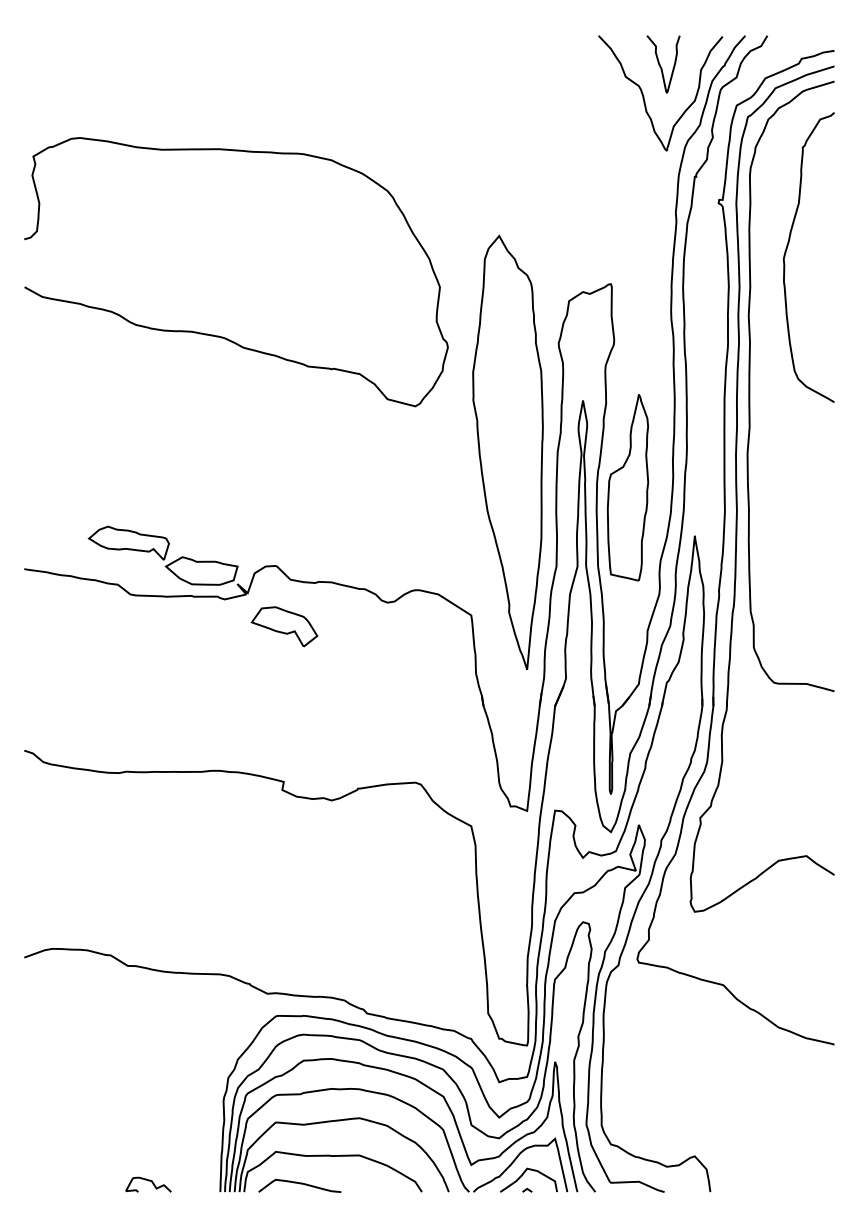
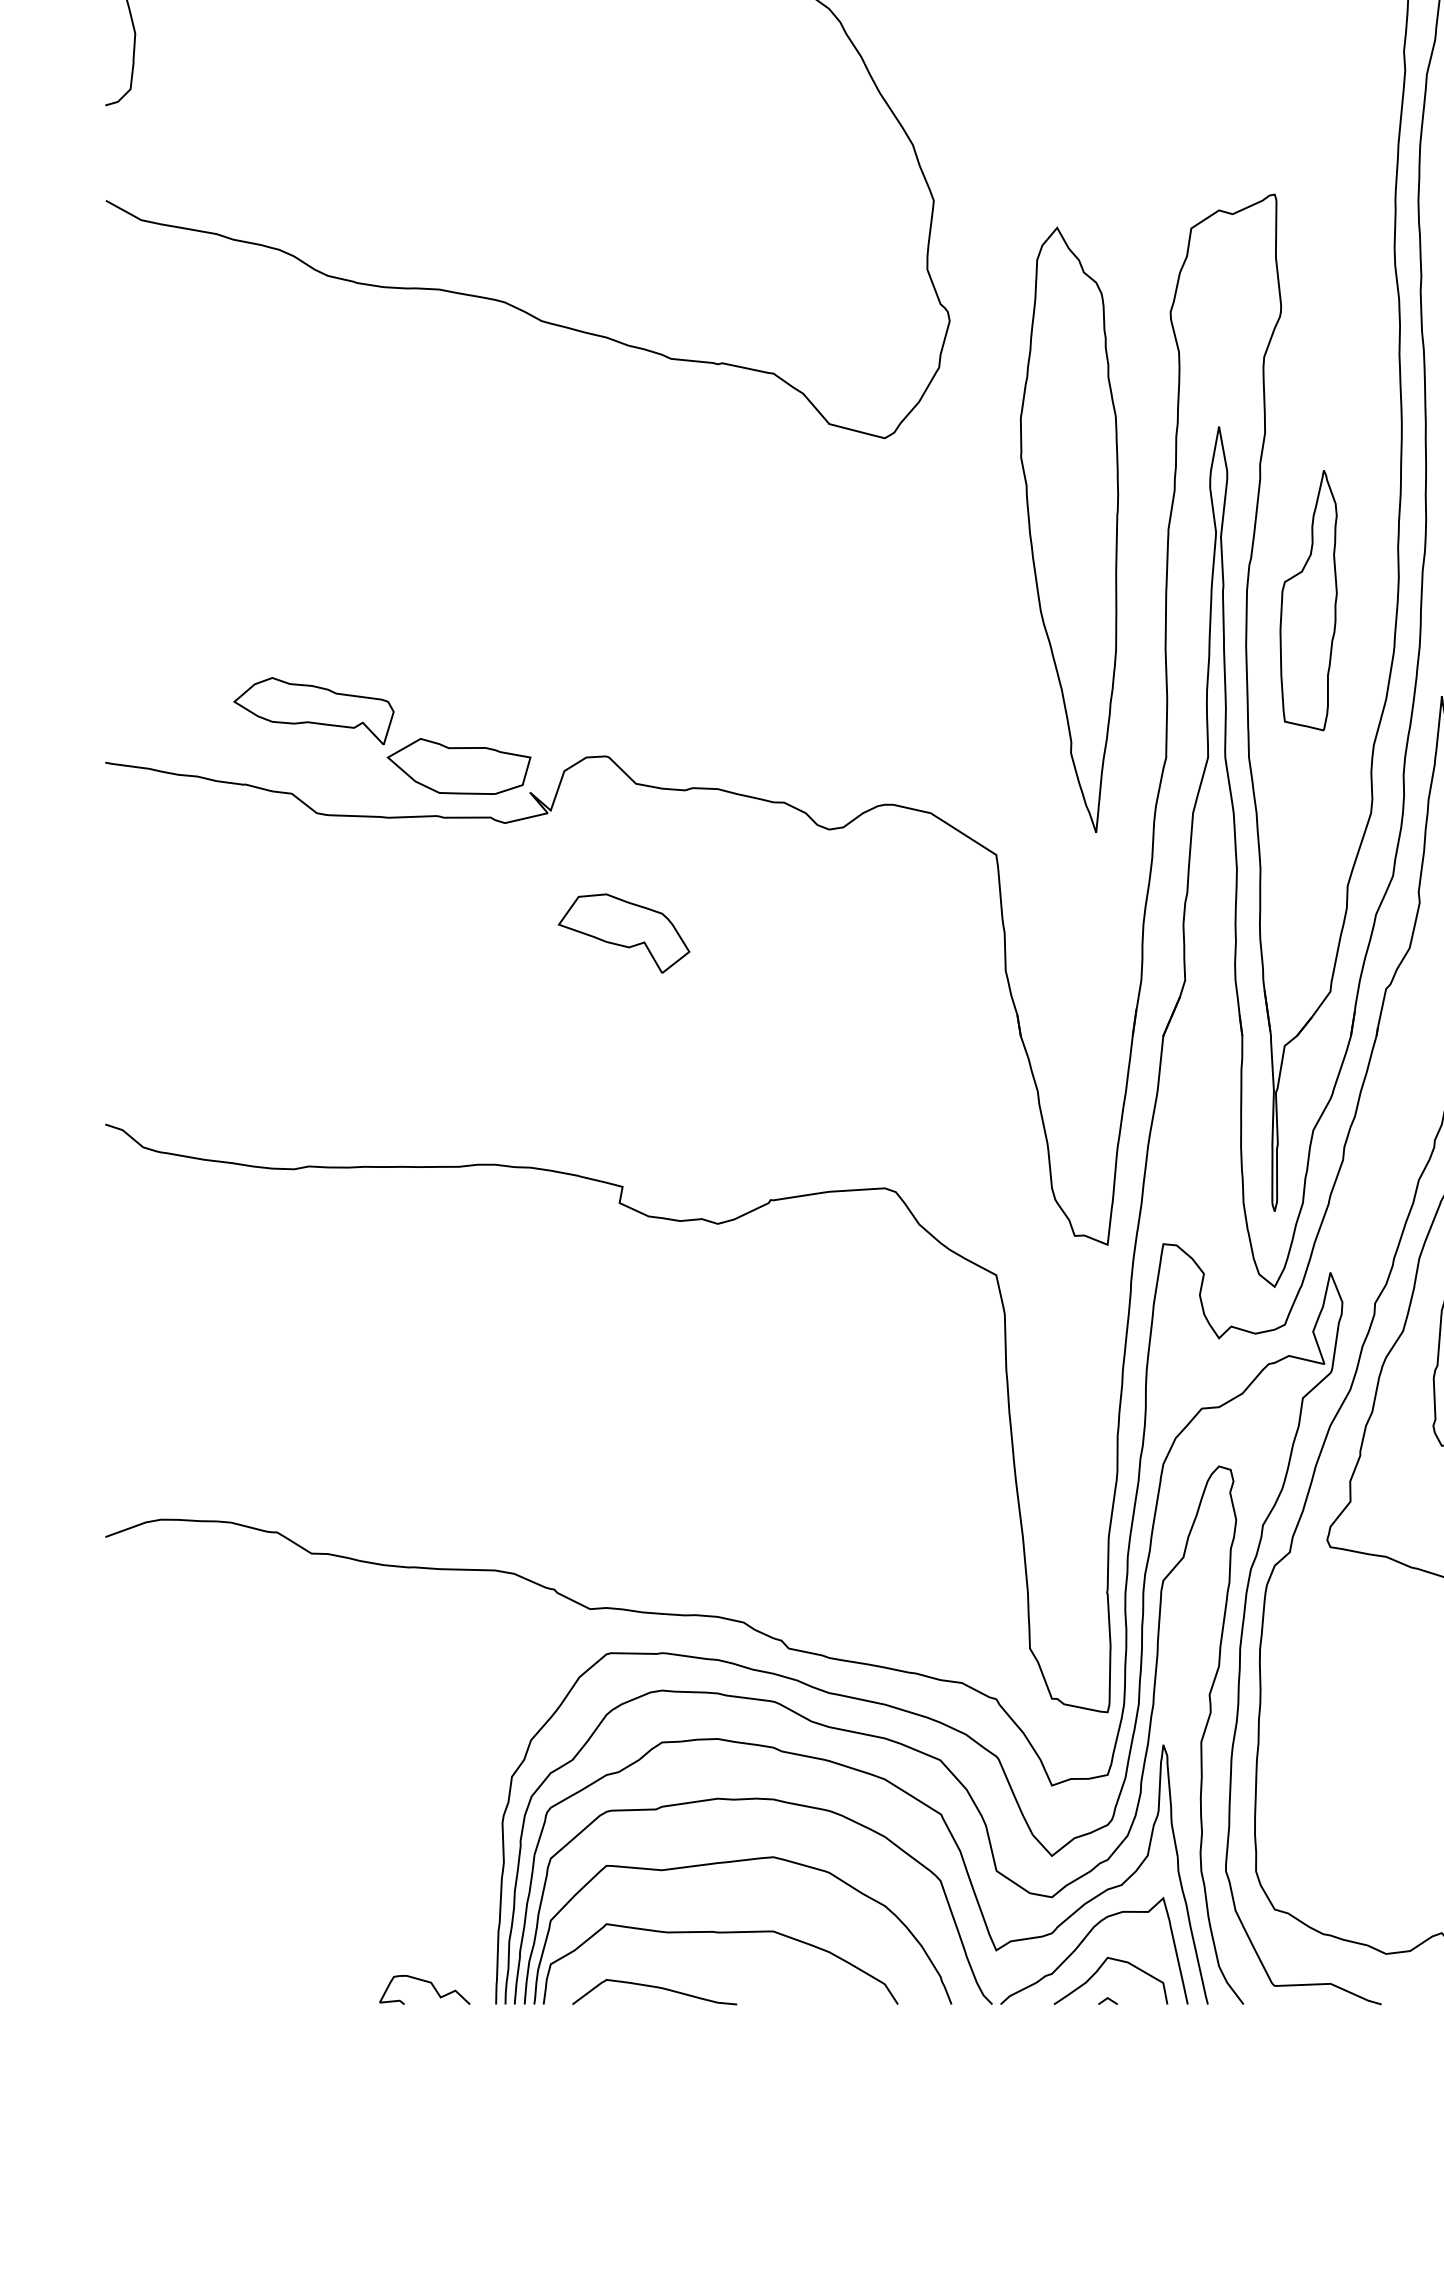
part: (507, 451) -> (1068, 528), size x0.7
part: (627, 487) -> (1307, 599), size x0.7
part: (284, 626) -> (623, 932), moved
curve: (148, 1181) -> (424, 1983), moved

